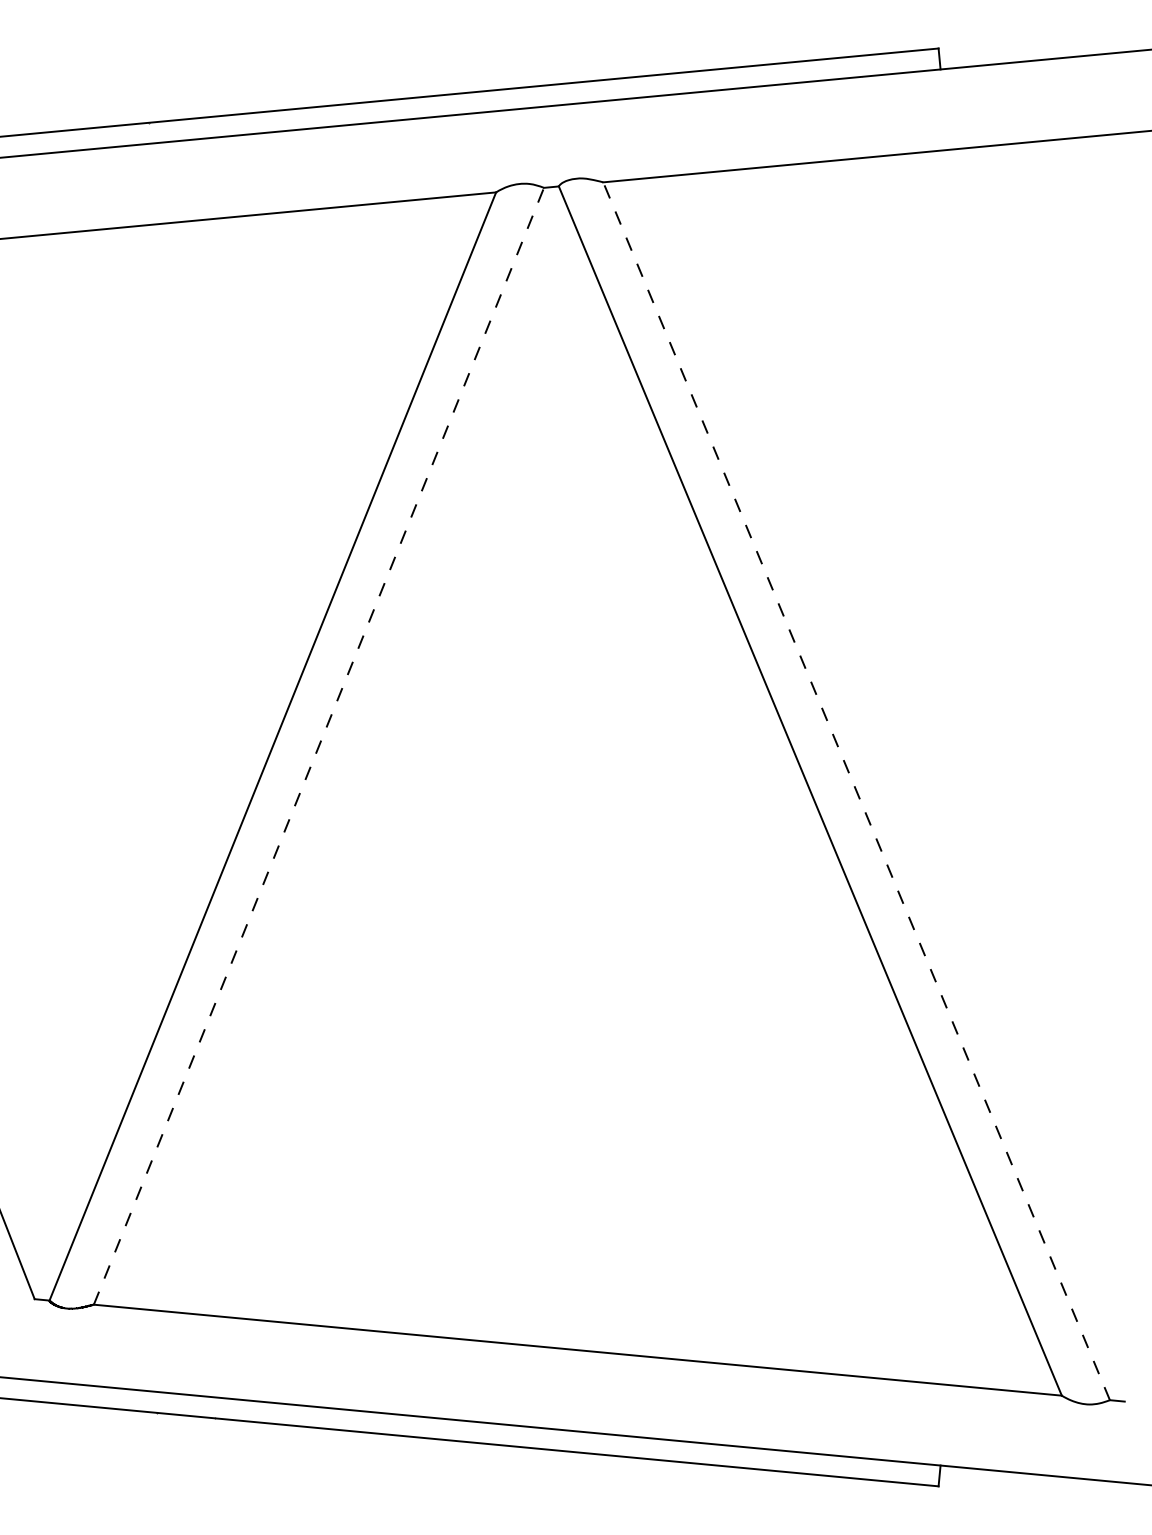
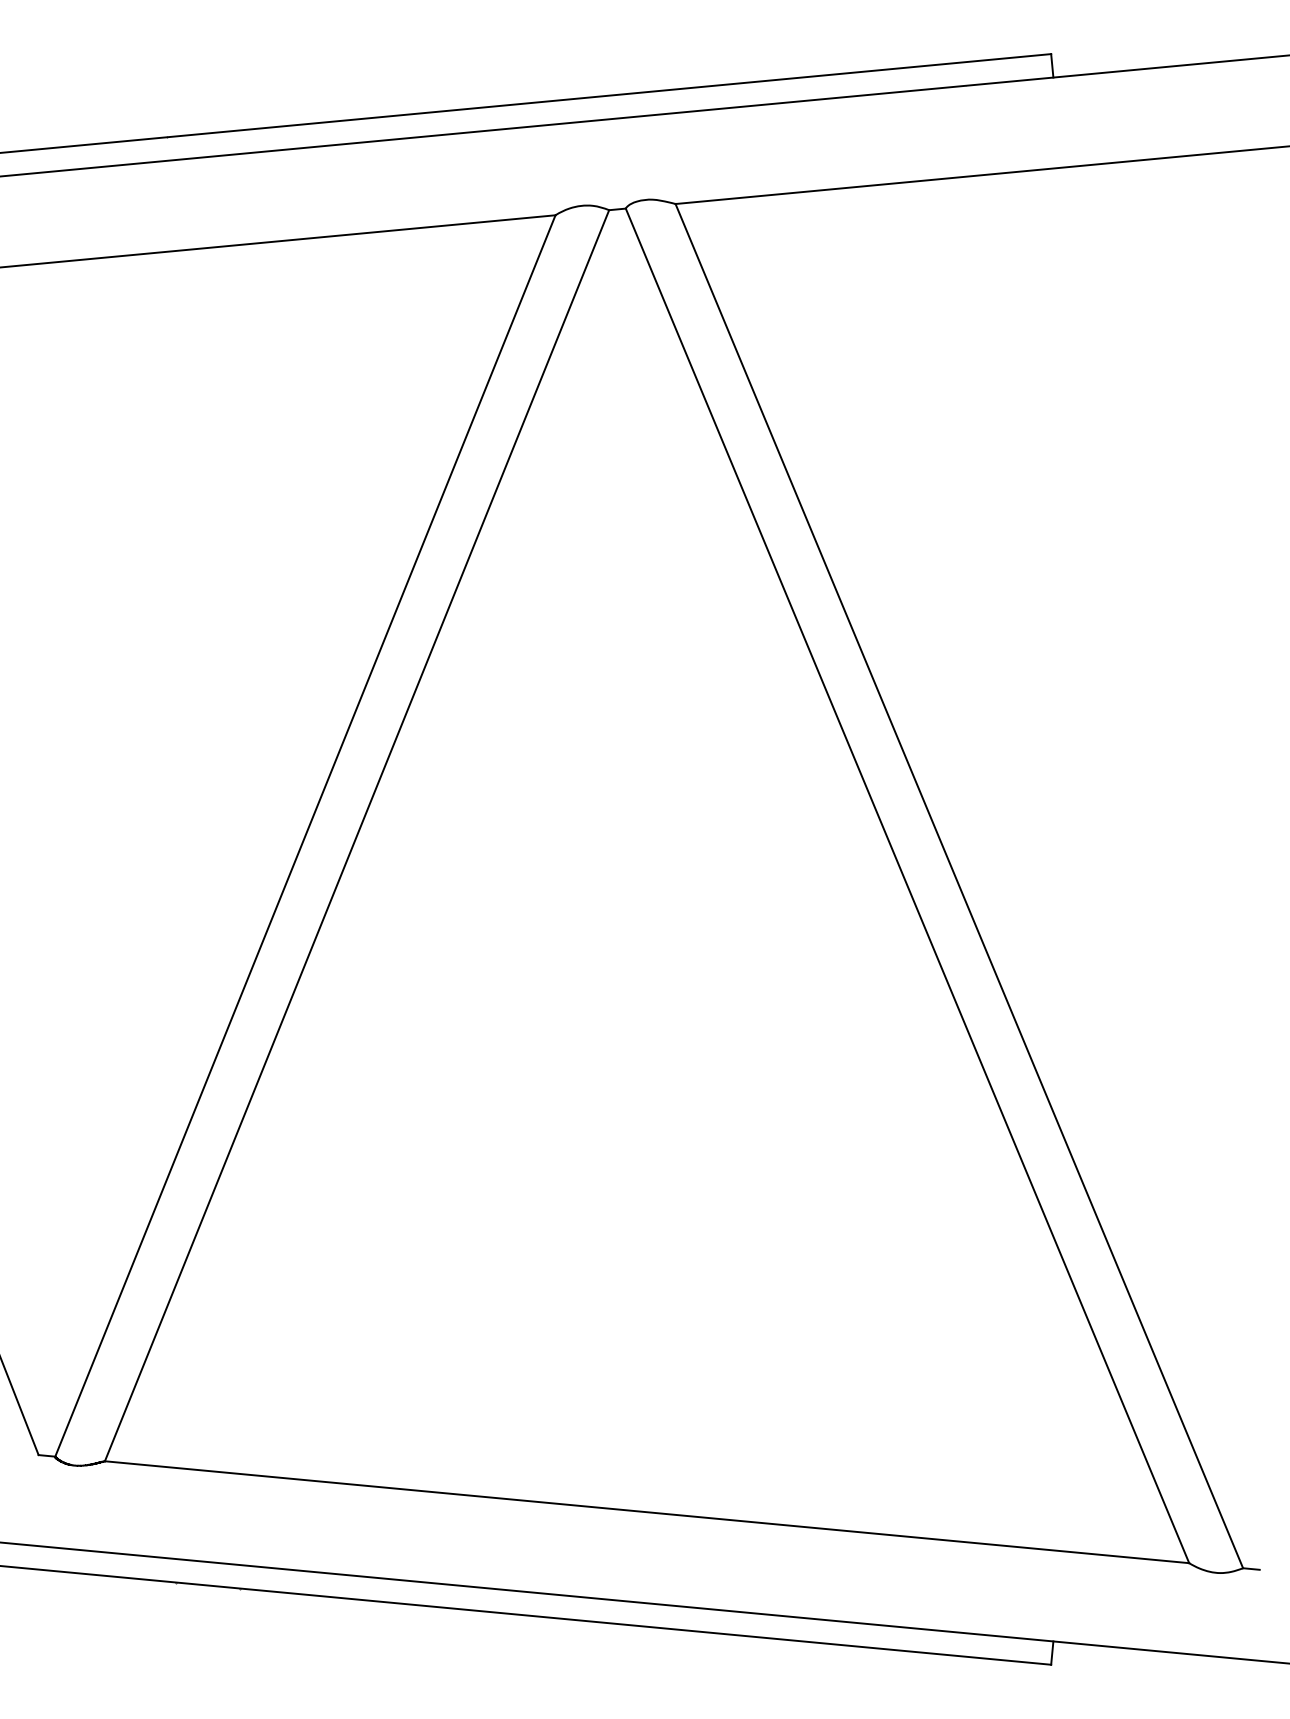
line: (319, 746) -> (357, 835), dashed -> solid
line: (856, 791) -> (959, 886), dashed -> solid

